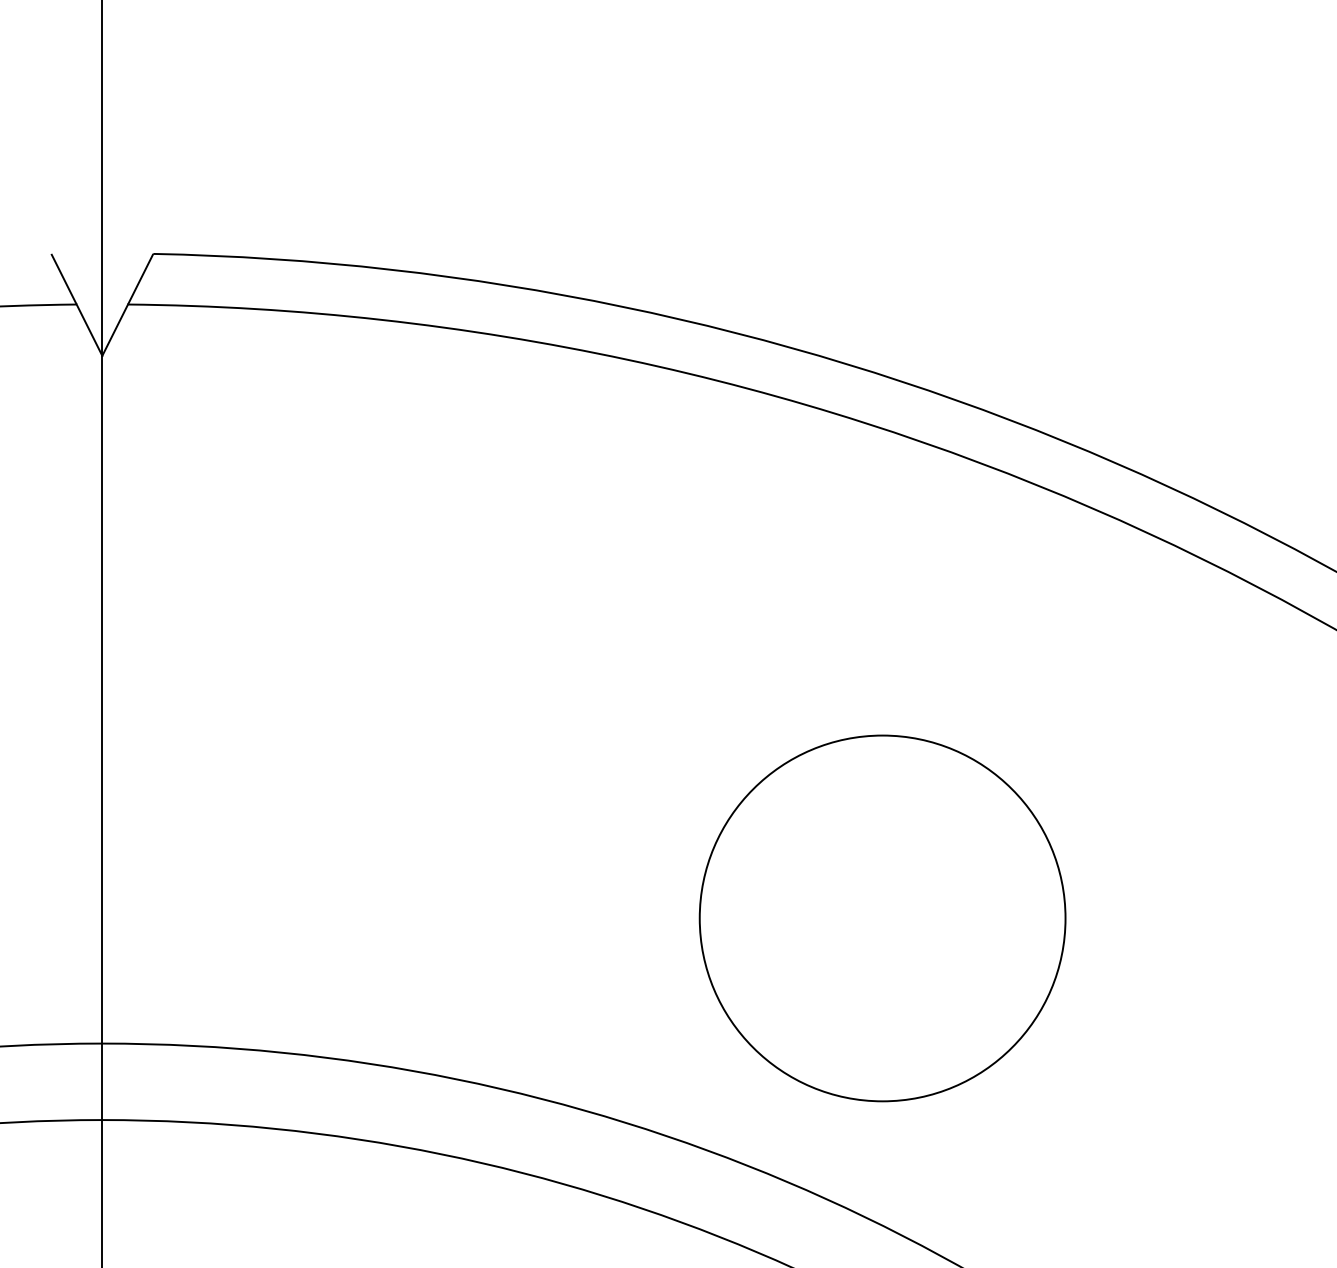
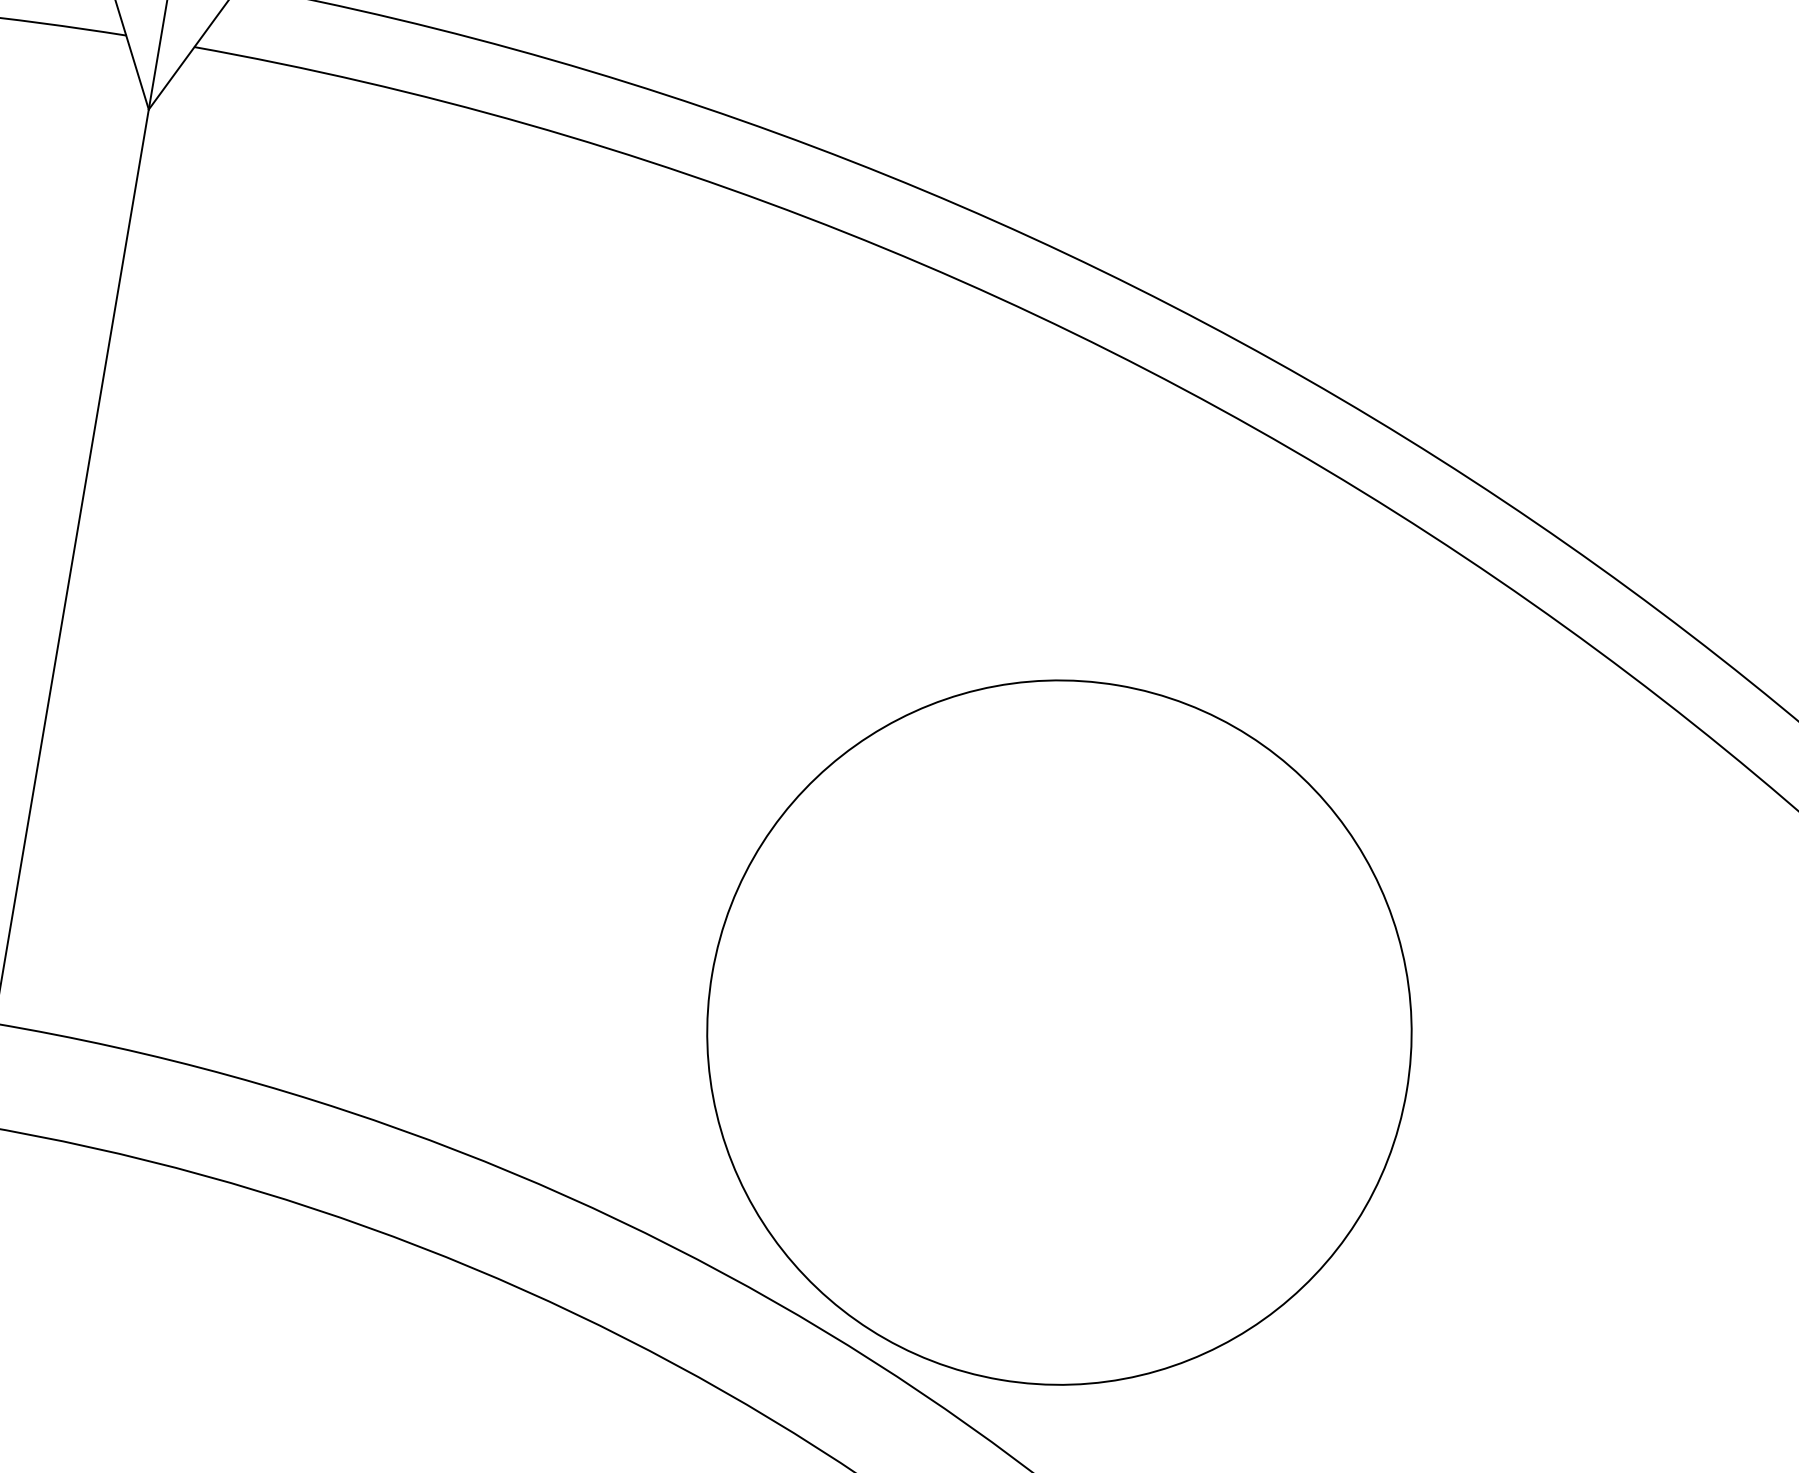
circle: (882, 918) -> (1059, 1032), size x1.43

